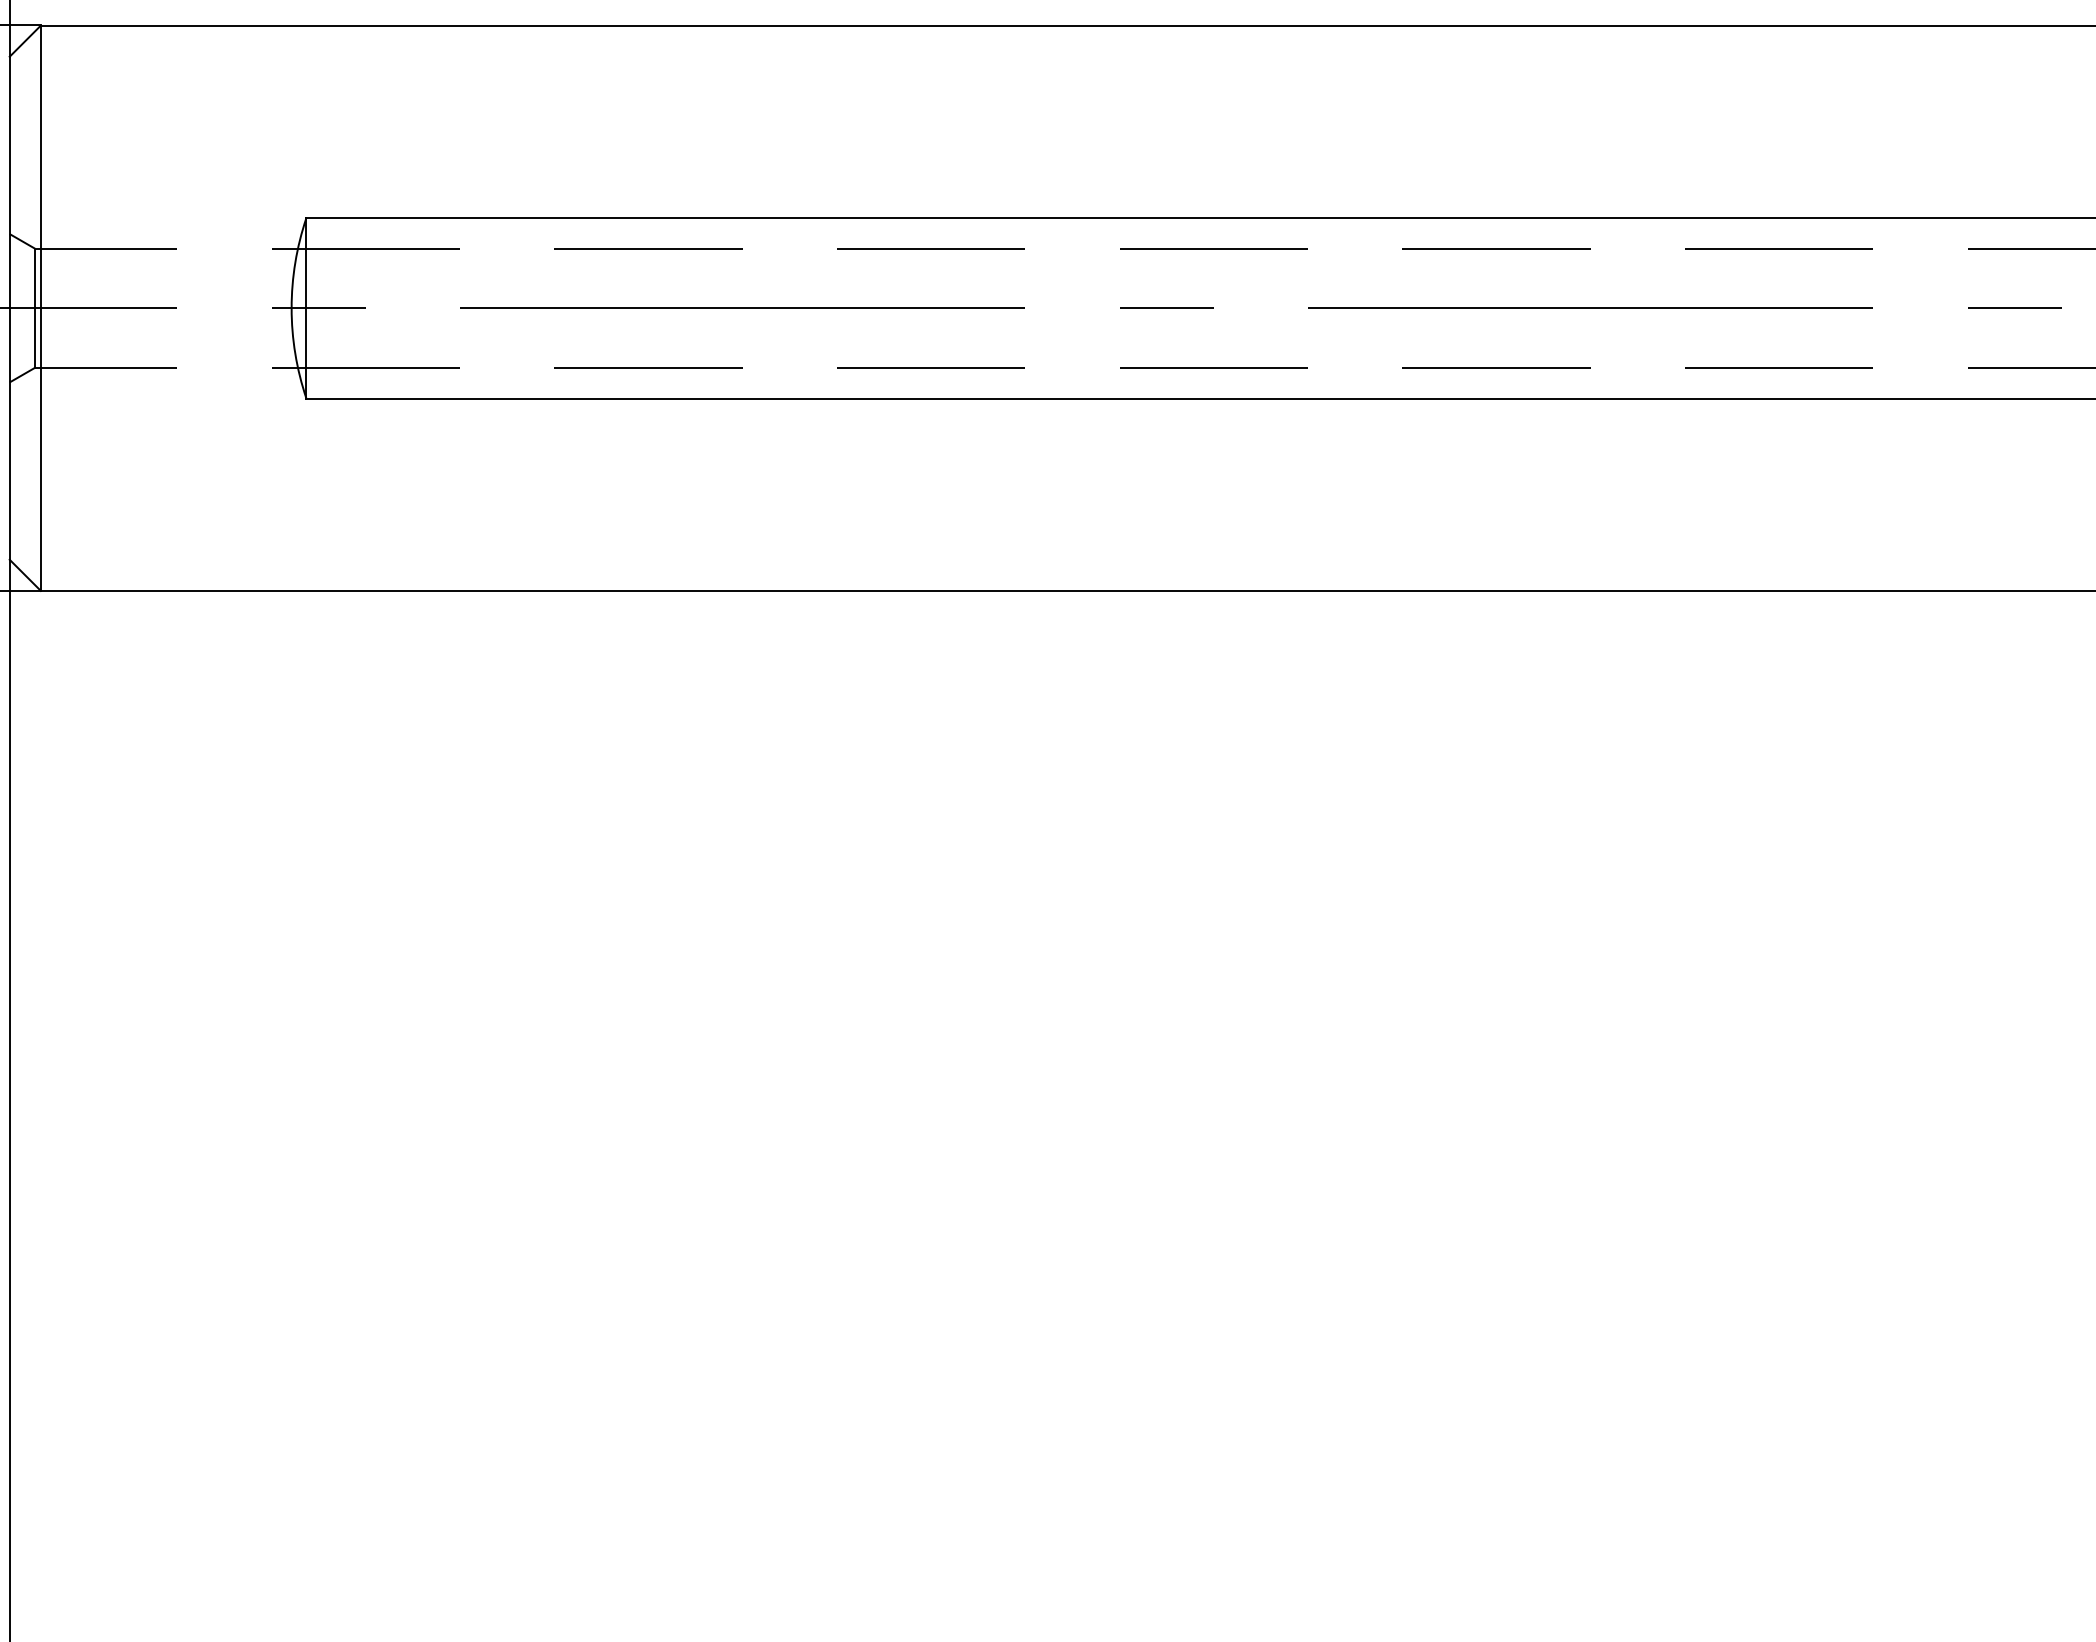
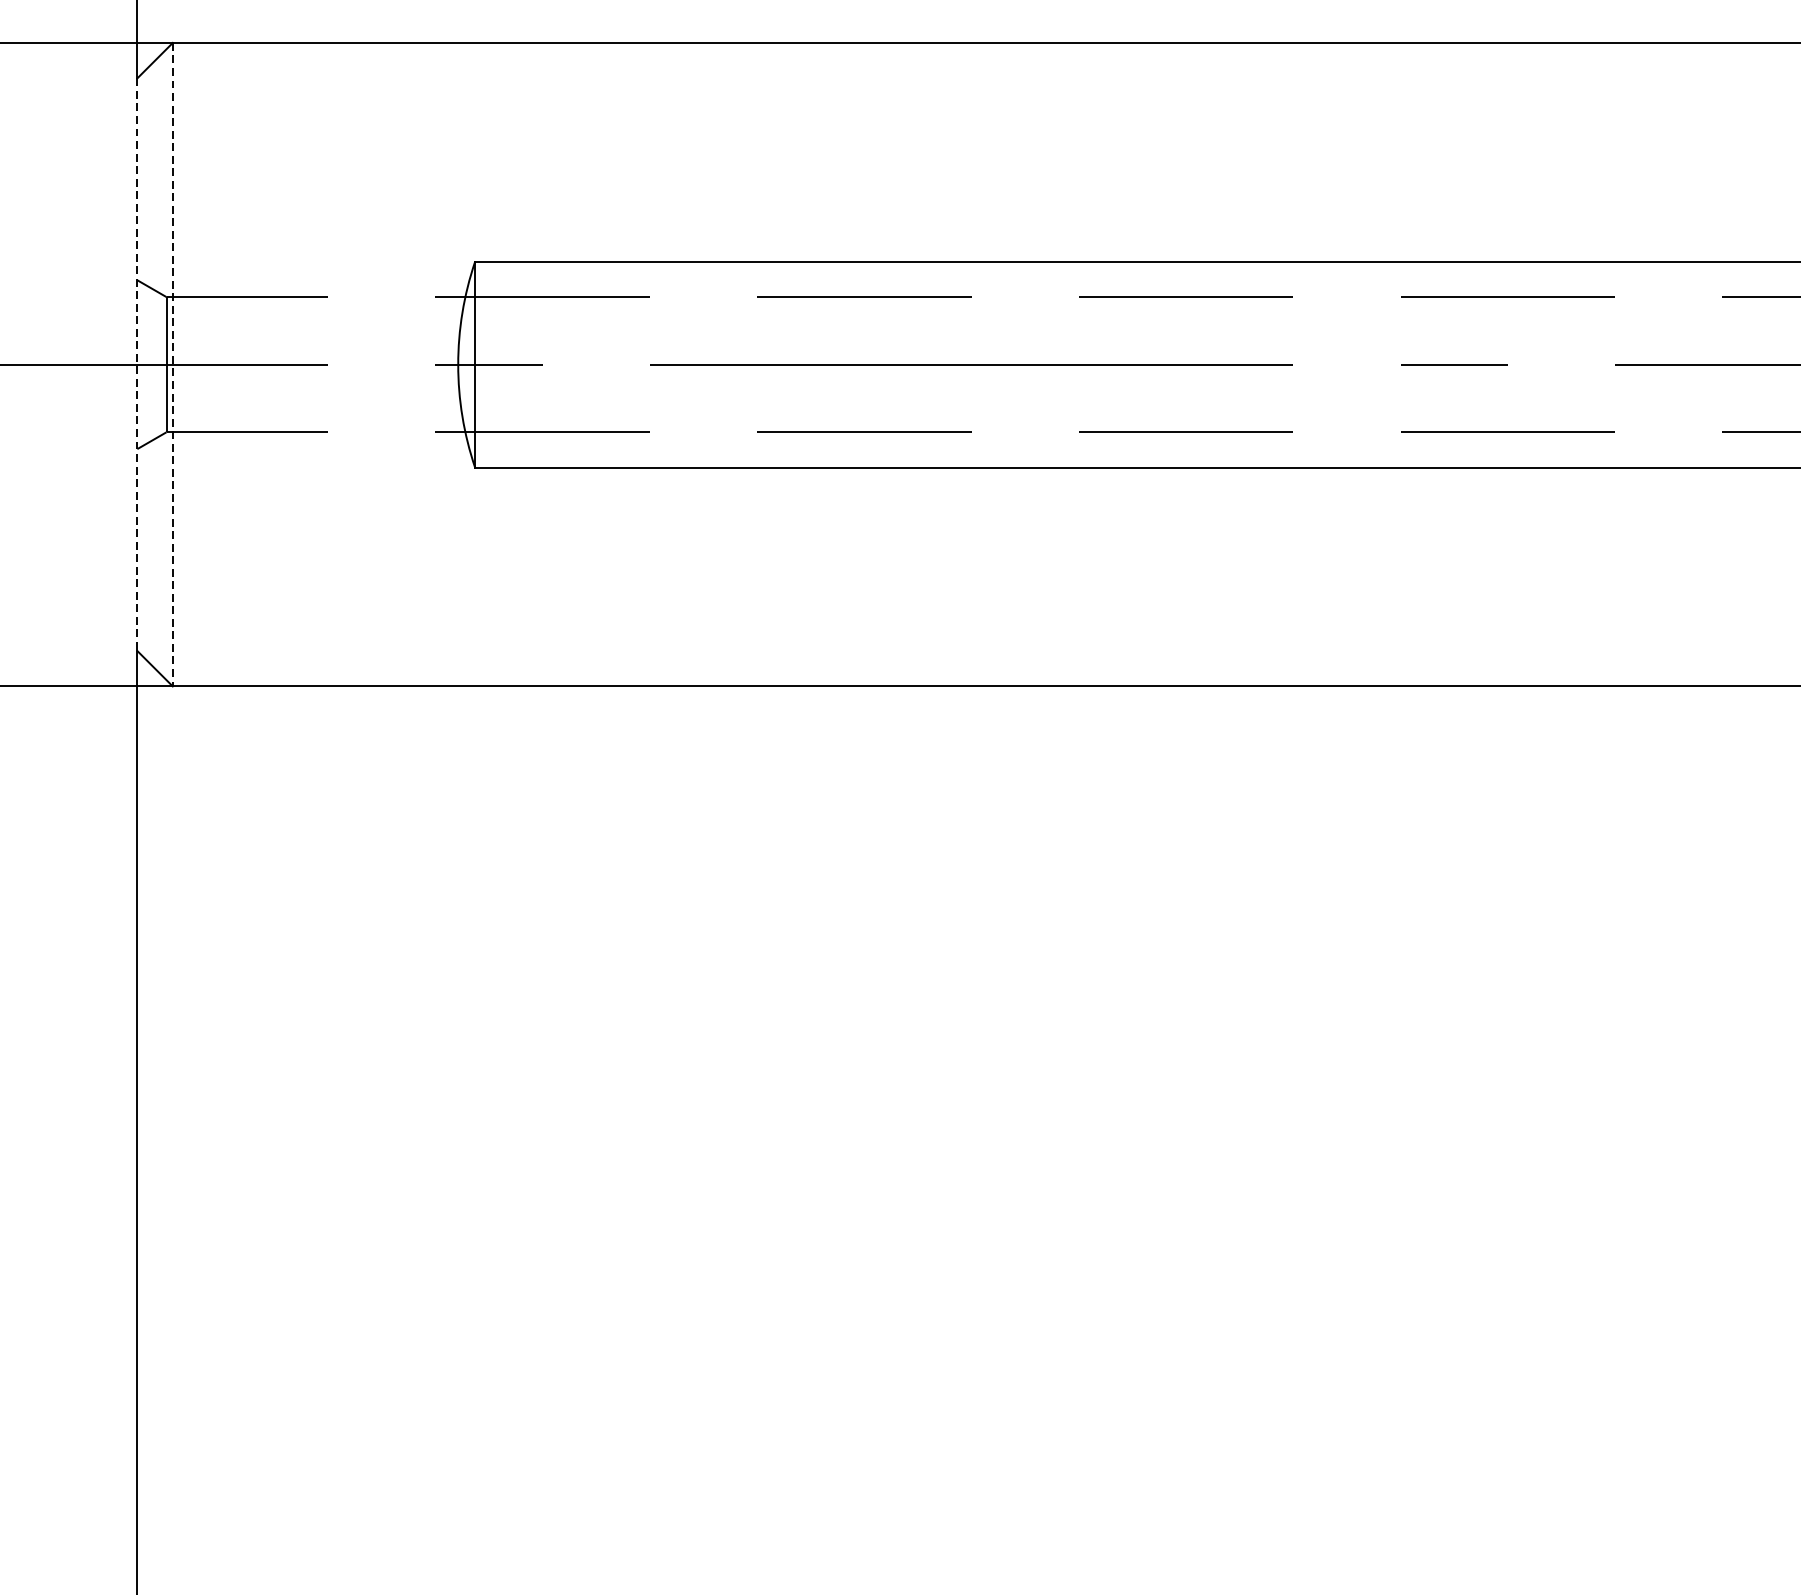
line: (9, 308) -> (137, 364), solid -> dashed
line: (40, 308) -> (172, 364), solid -> dashed

